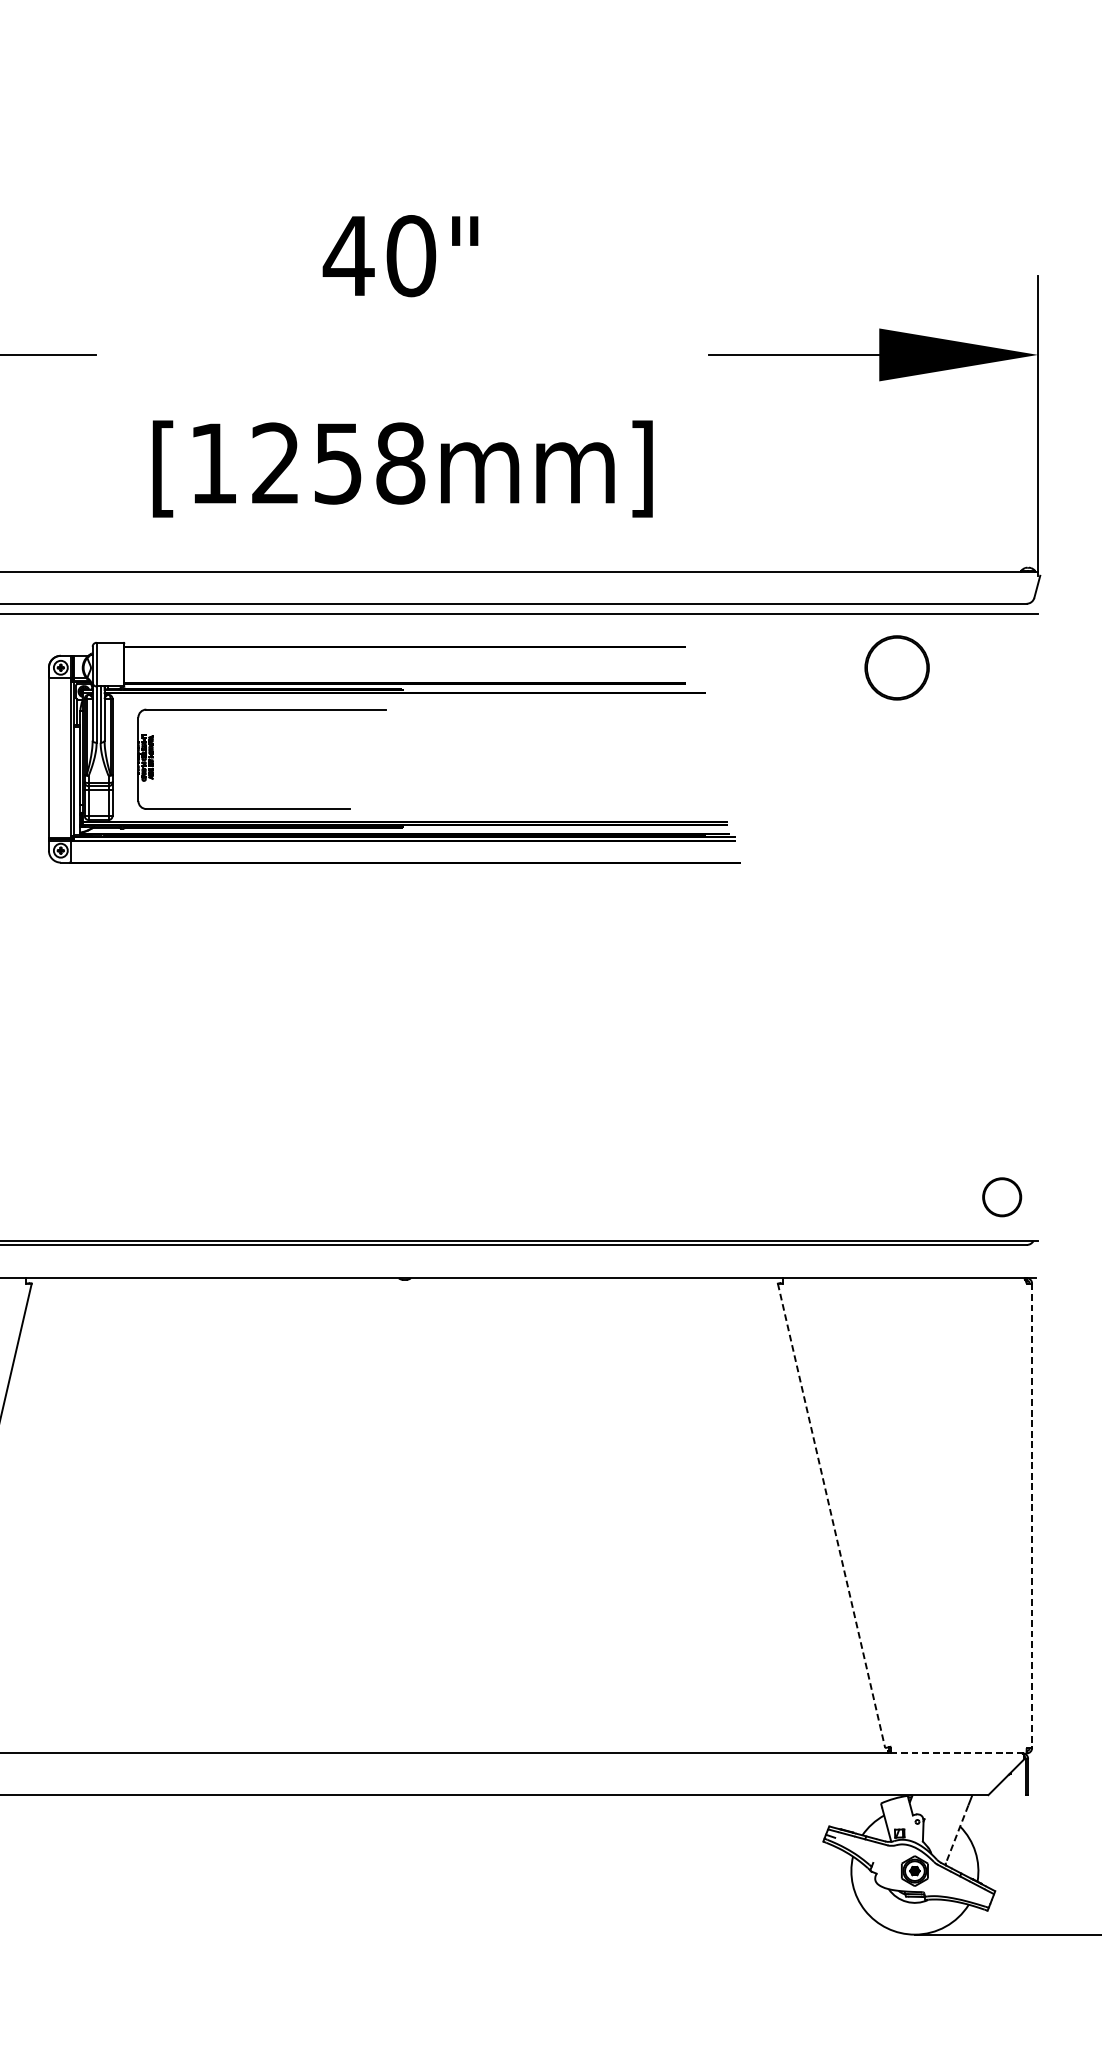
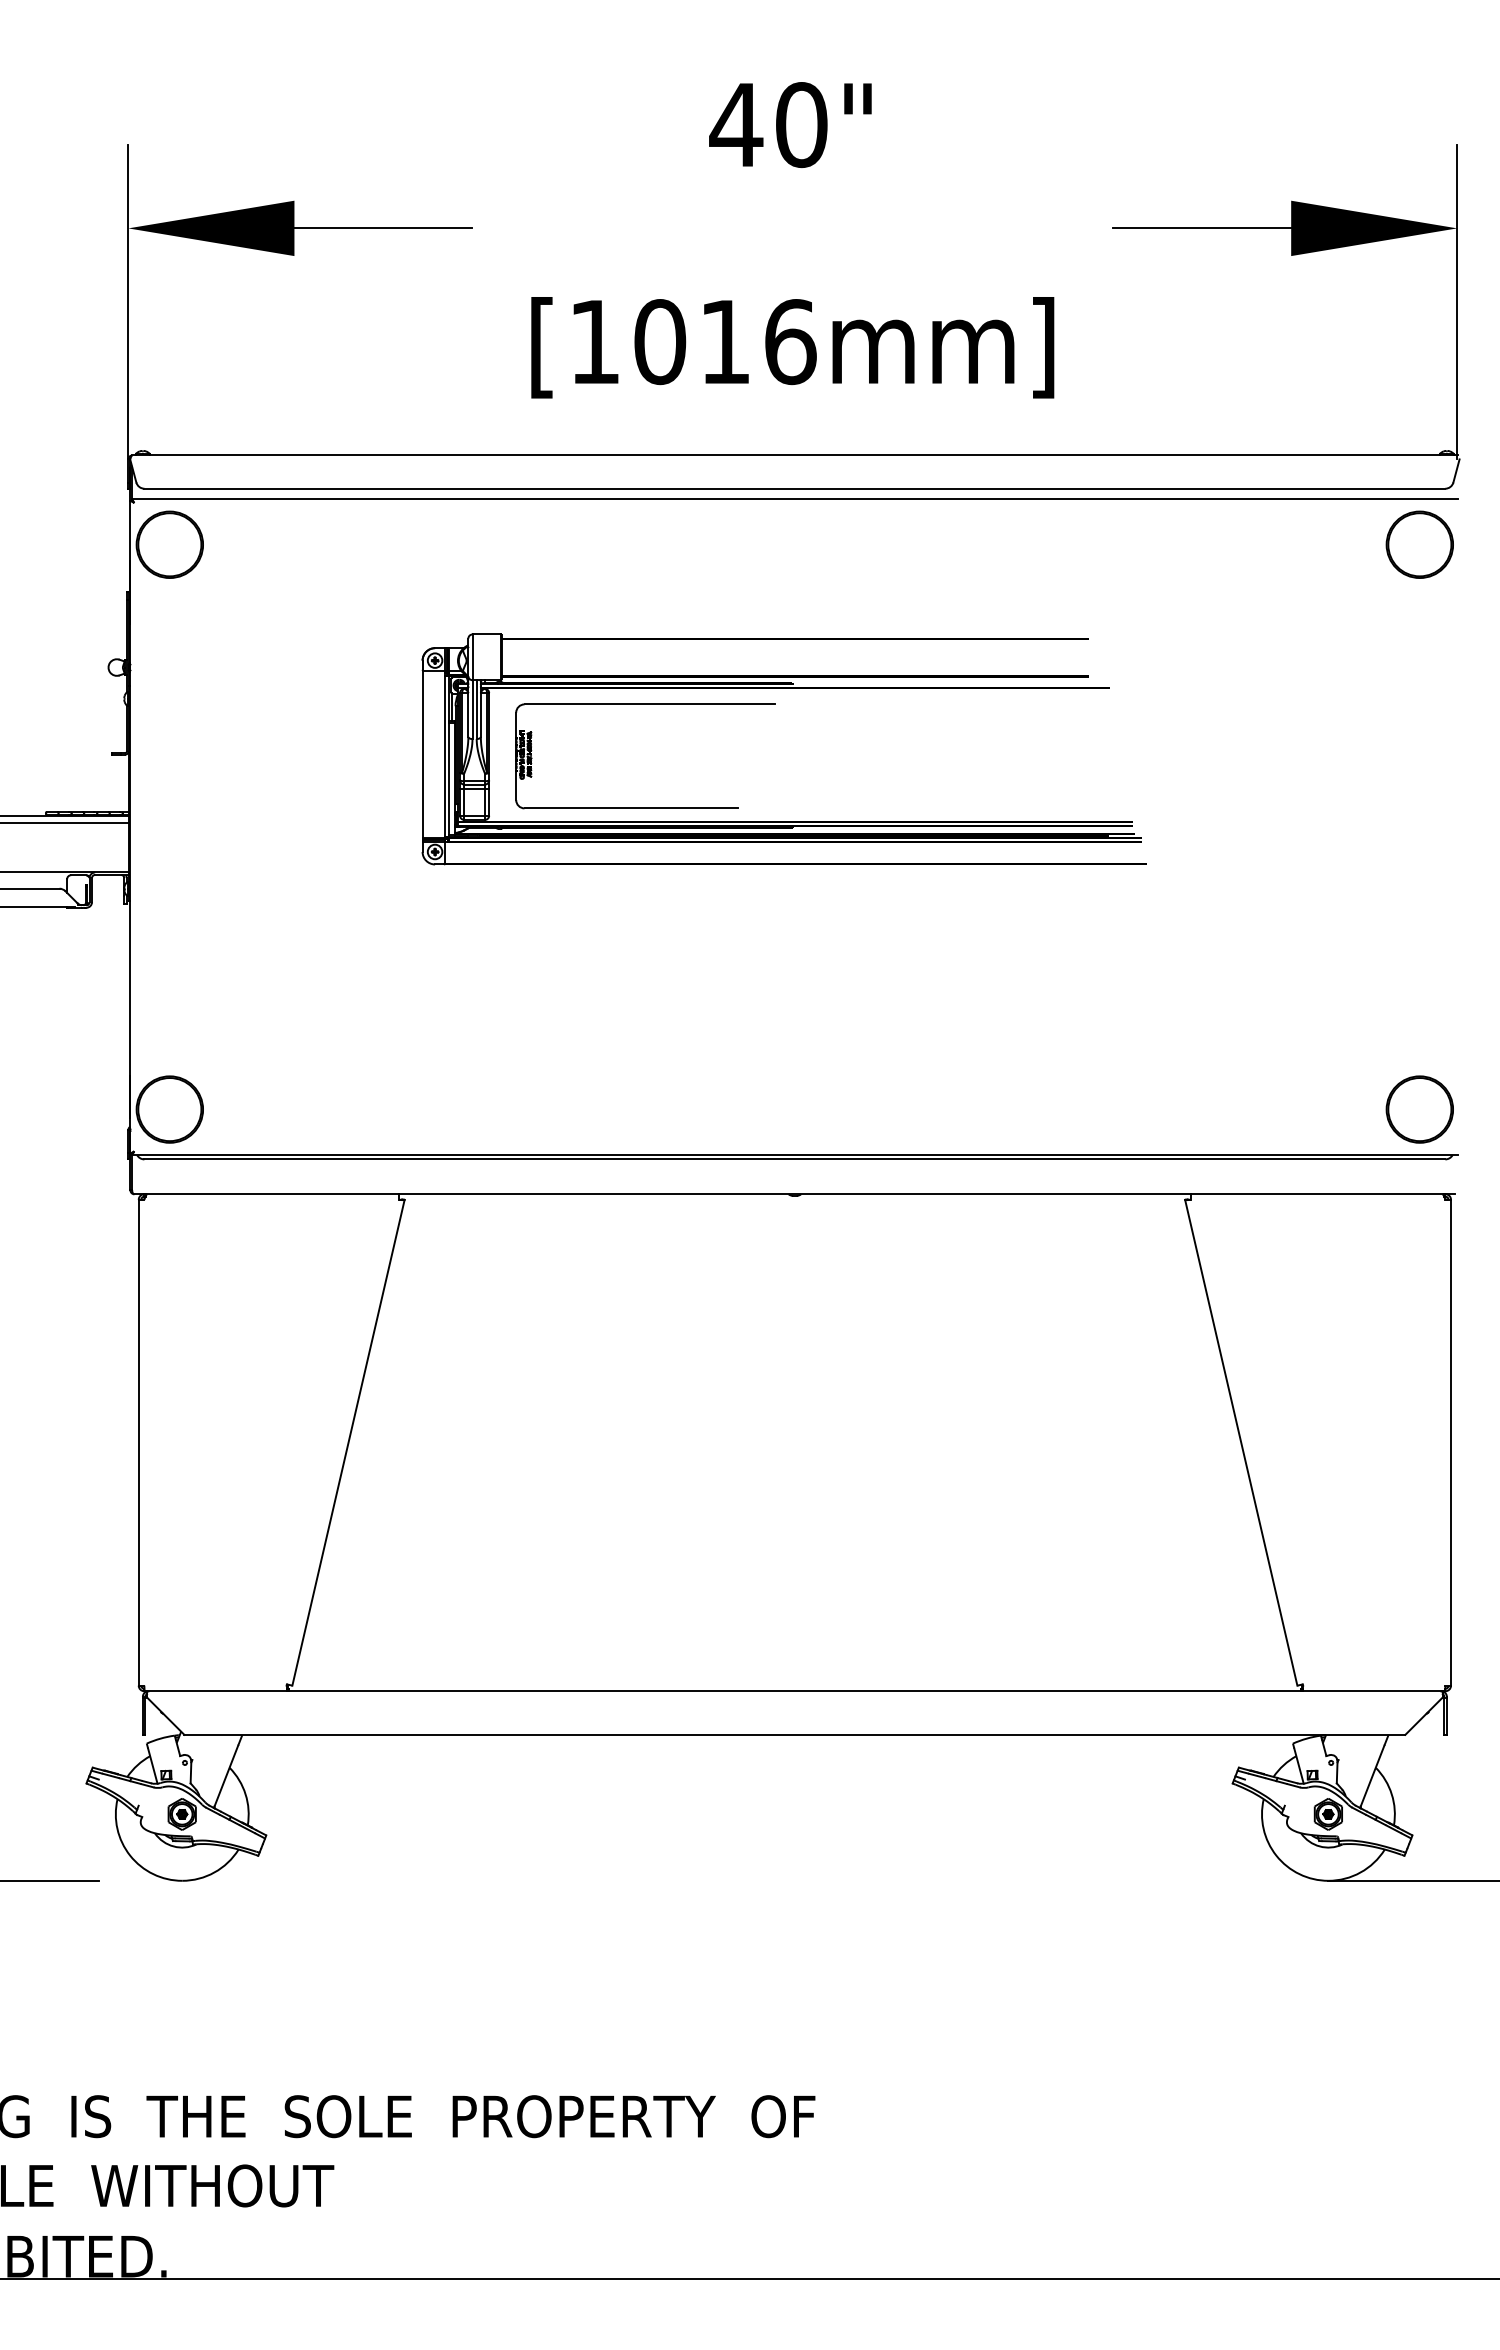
text: (338, 464) -> (725, 342), [1258mm] -> [1016mm]
part: (896, 667) -> (1419, 544), moved
part: (386, 709) -> (775, 704), moved
part: (1001, 1197) -> (1419, 1109), size x1.67
line: (1032, 1515) -> (1451, 1442), dashed -> solid
line: (831, 1516) -> (1241, 1443), dashed -> solid
line: (958, 1753) -> (1374, 1691), dashed -> solid
line: (957, 1835) -> (1372, 1777), dashed -> solid

